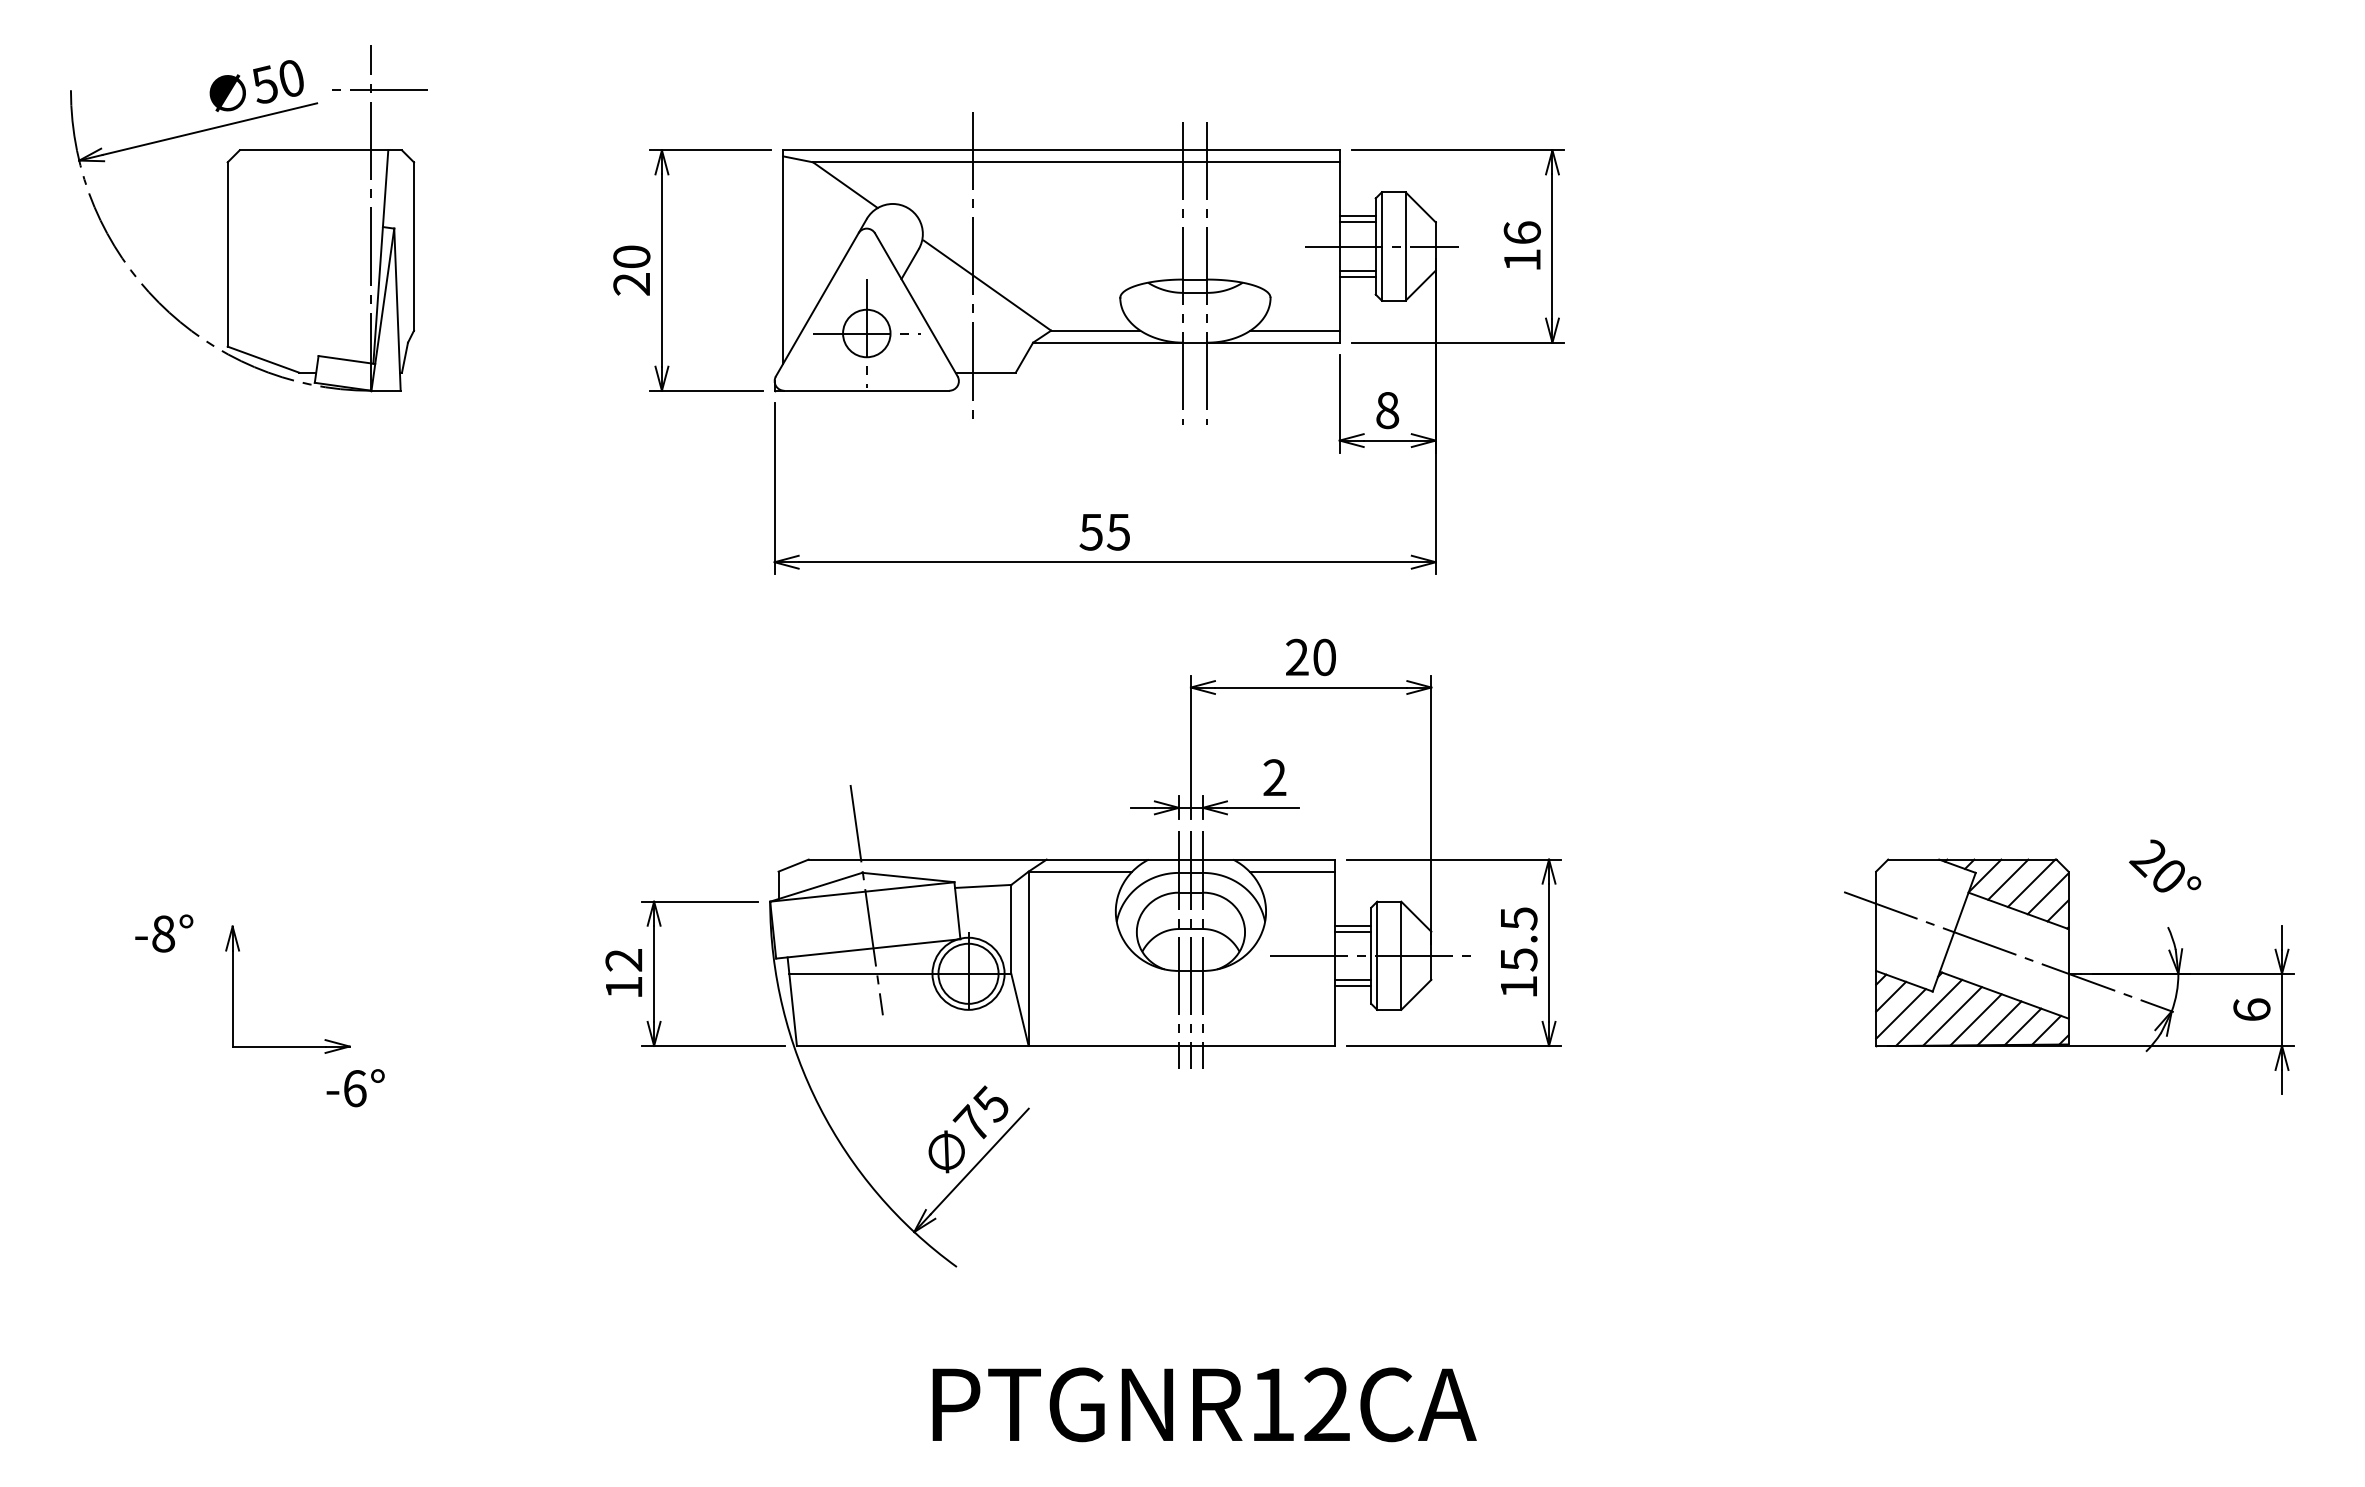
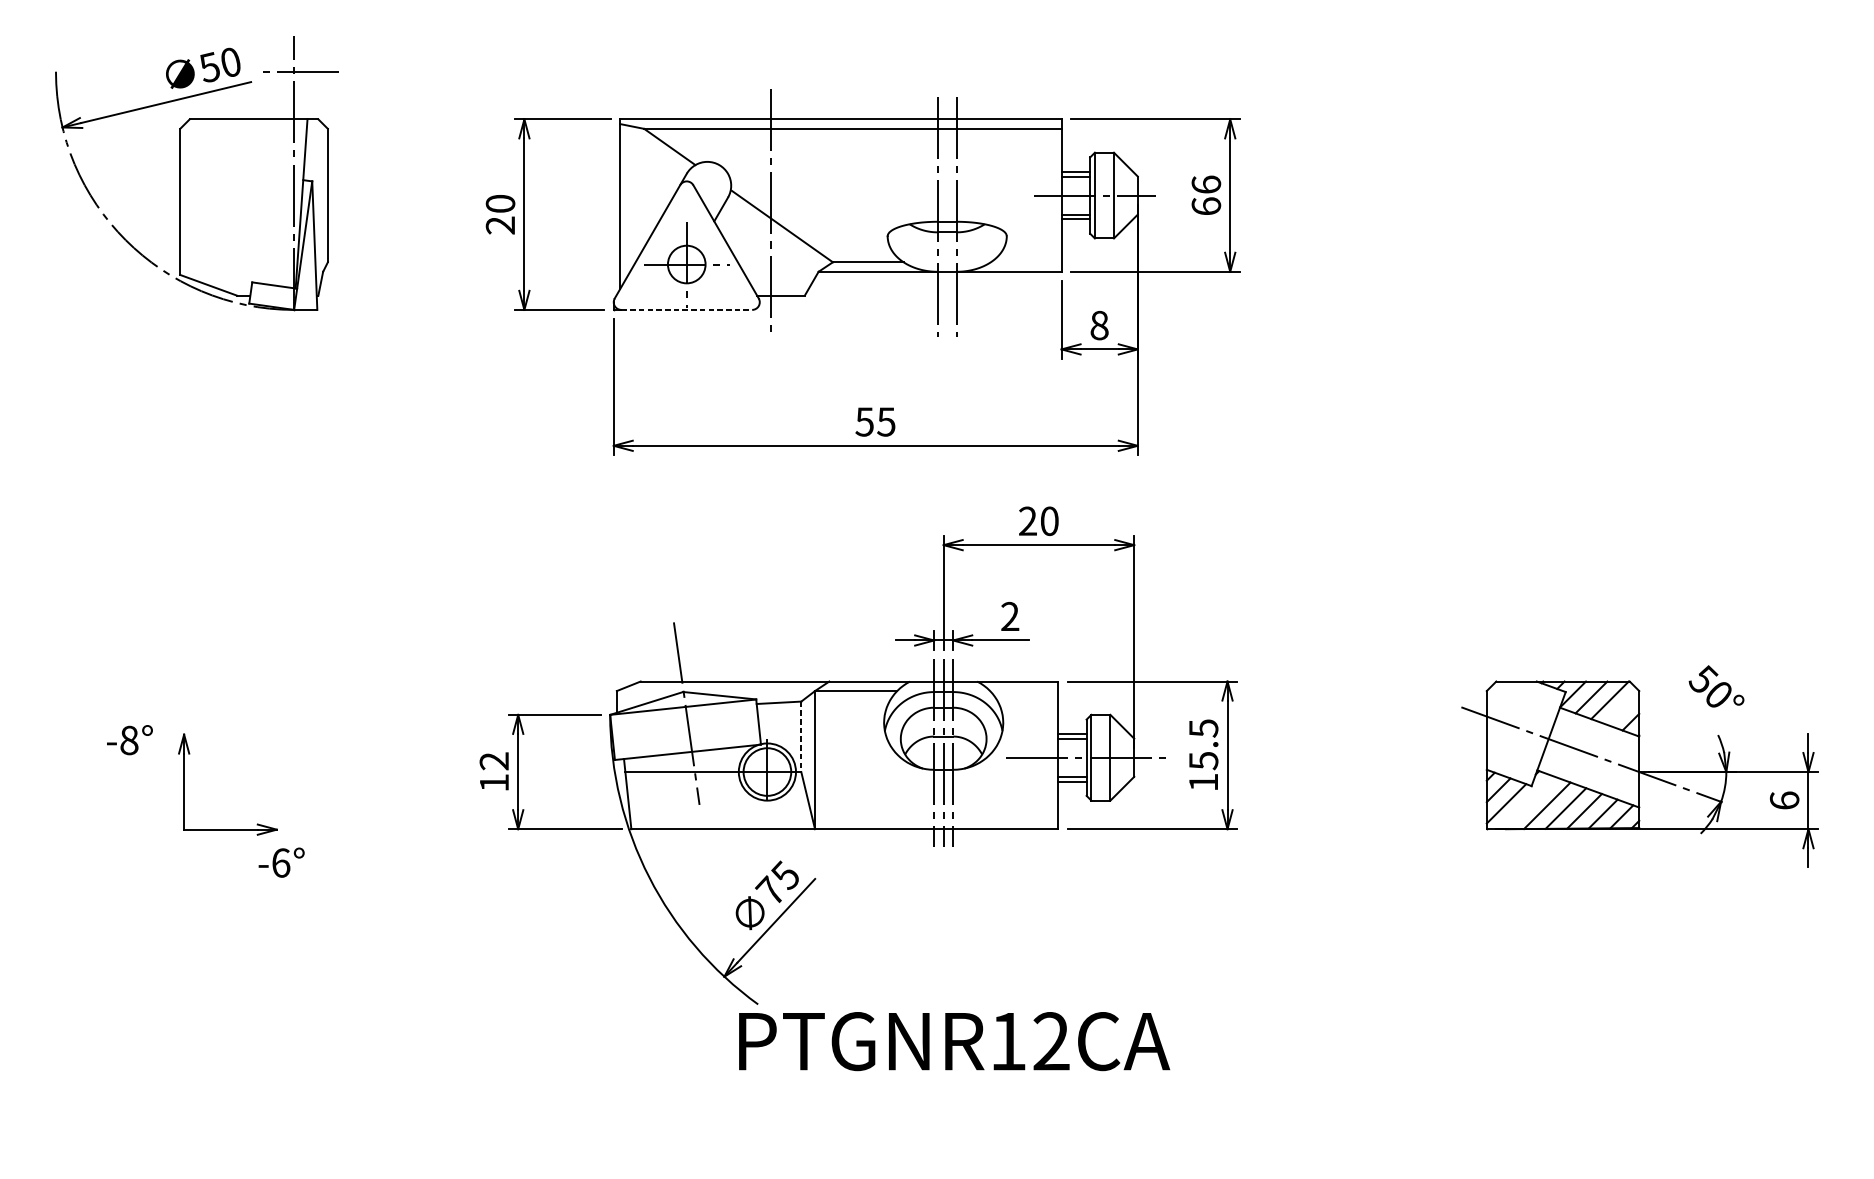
text: (1521, 259) -> (1205, 205), 16 -> 66
line: (1294, 330) -> (1025, 262), removed
line: (866, 390) -> (686, 309), solid -> dashed
text: (2148, 858) -> (1702, 680), 20° -> 50°
line: (1292, 871) -> (1024, 690), removed
line: (2047, 893) -> (1622, 708), removed
line: (1011, 929) -> (801, 736), solid -> dashed
line: (1929, 1012) -> (1529, 802), removed
text: (1204, 1404) -> (954, 1041), moved

